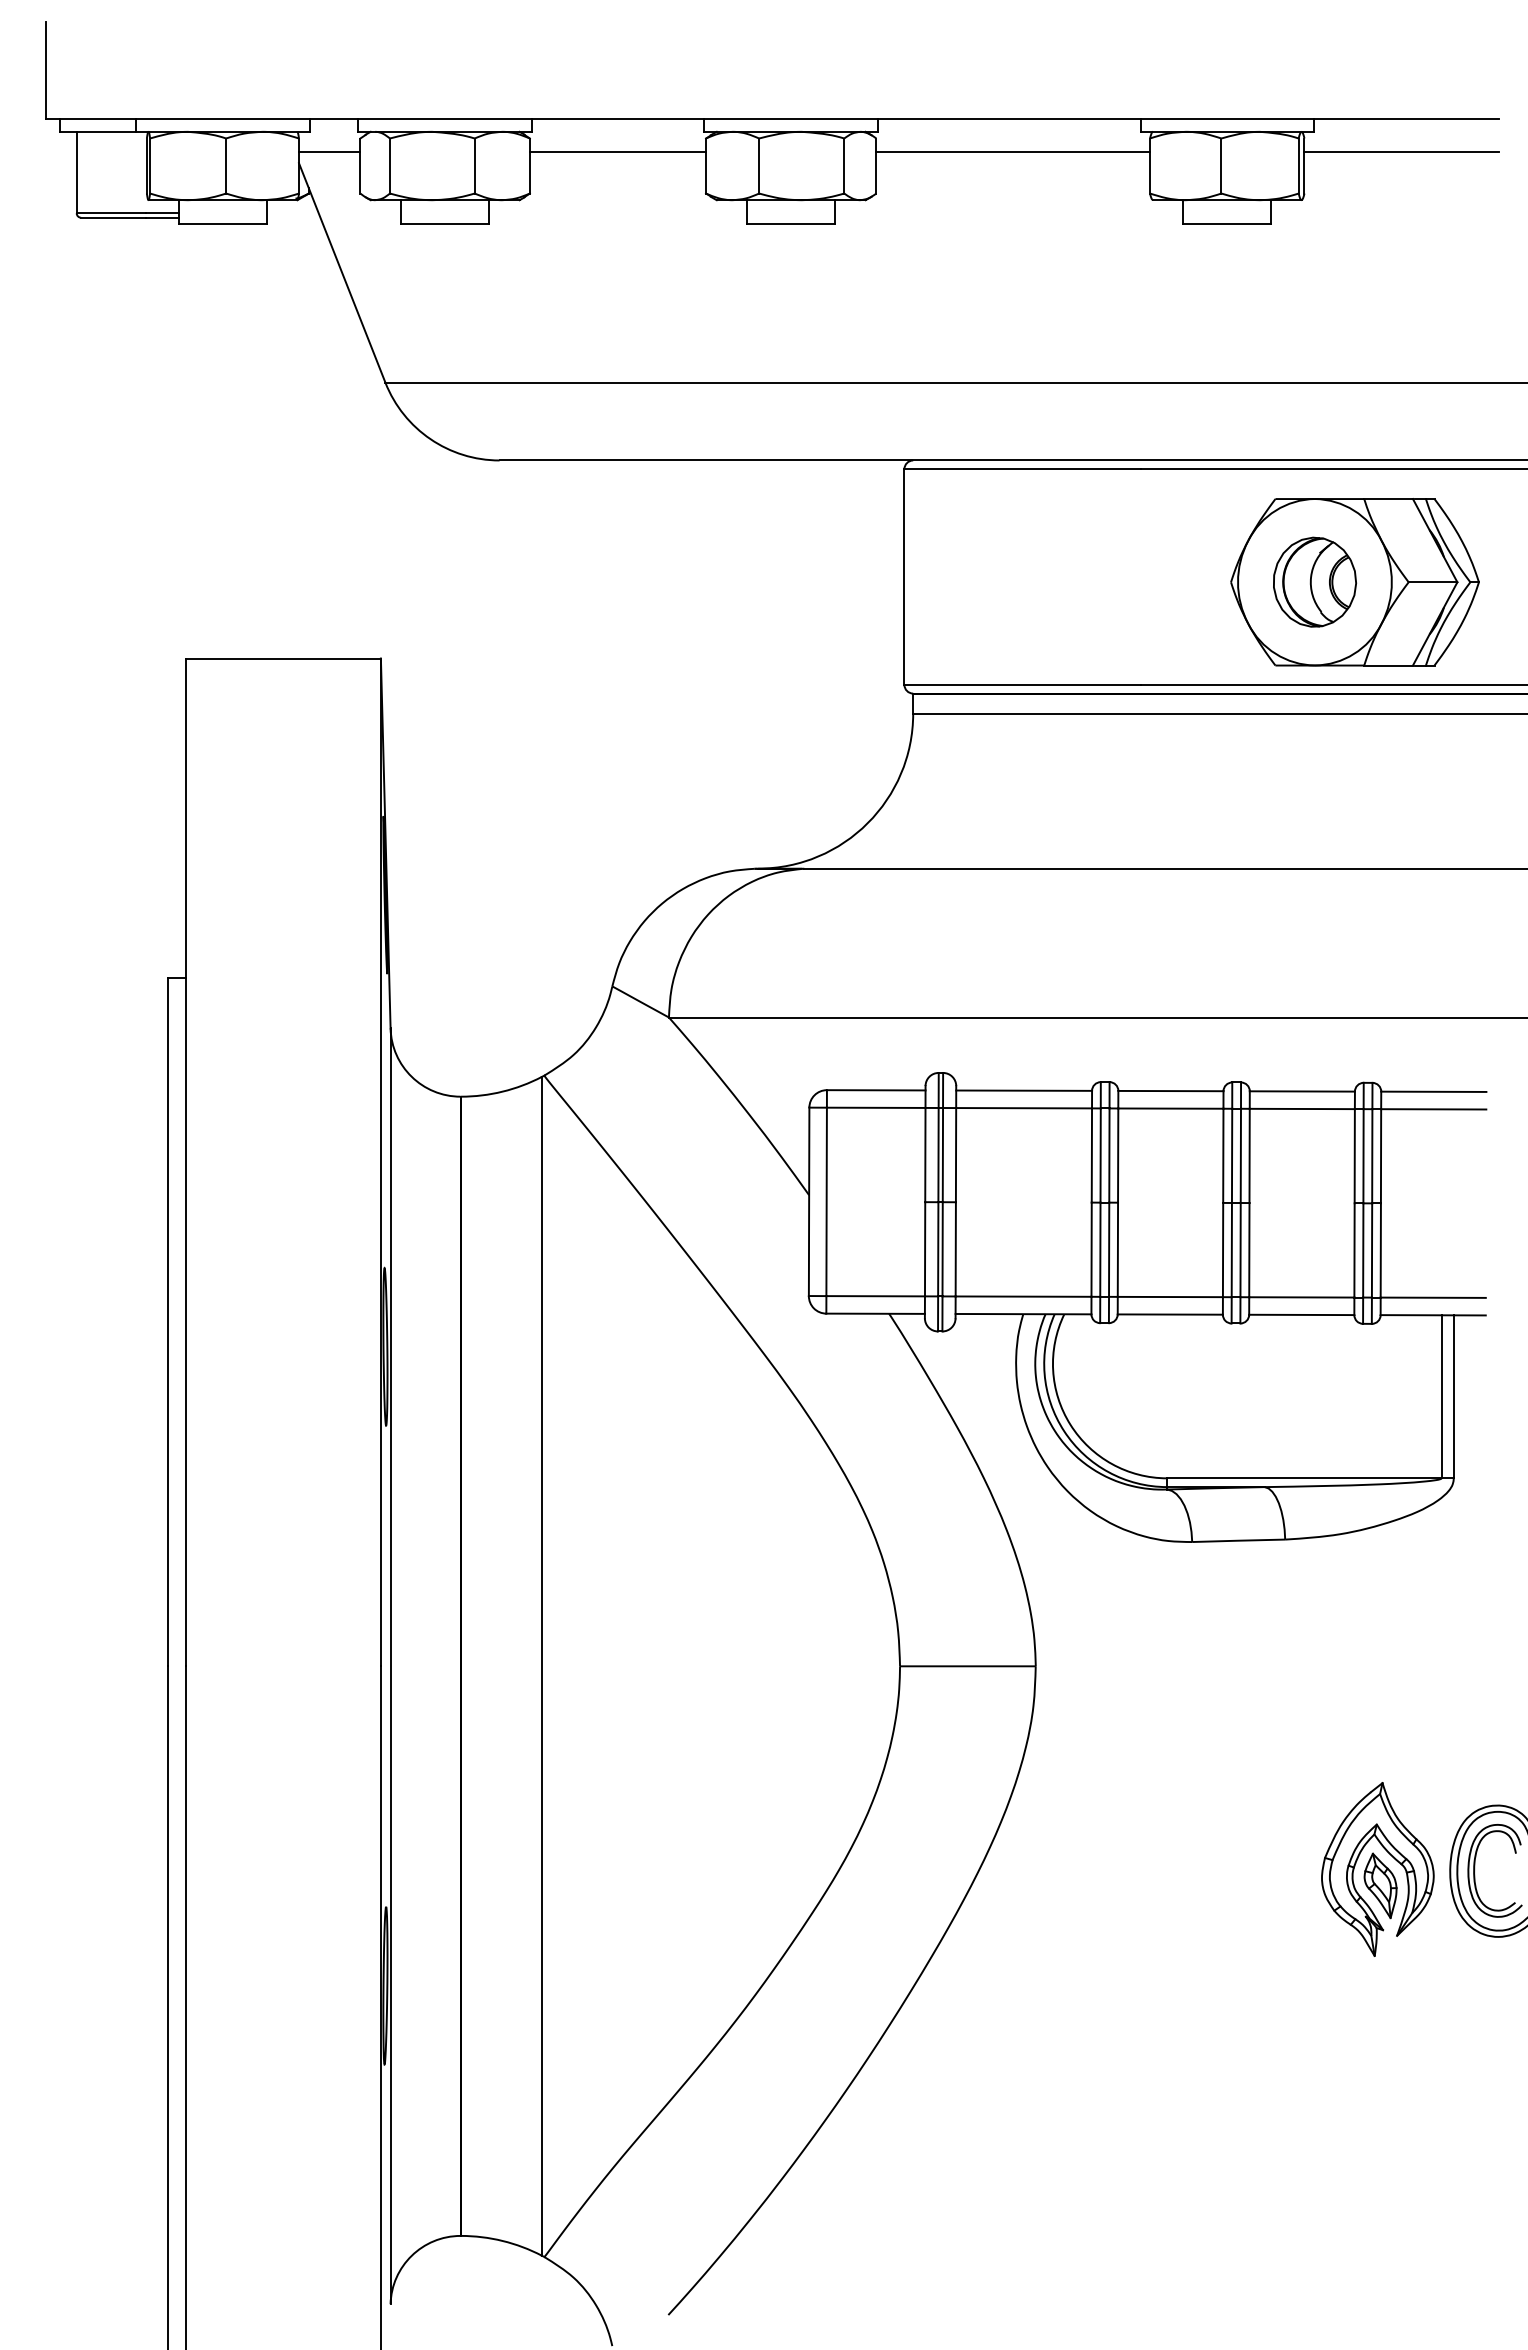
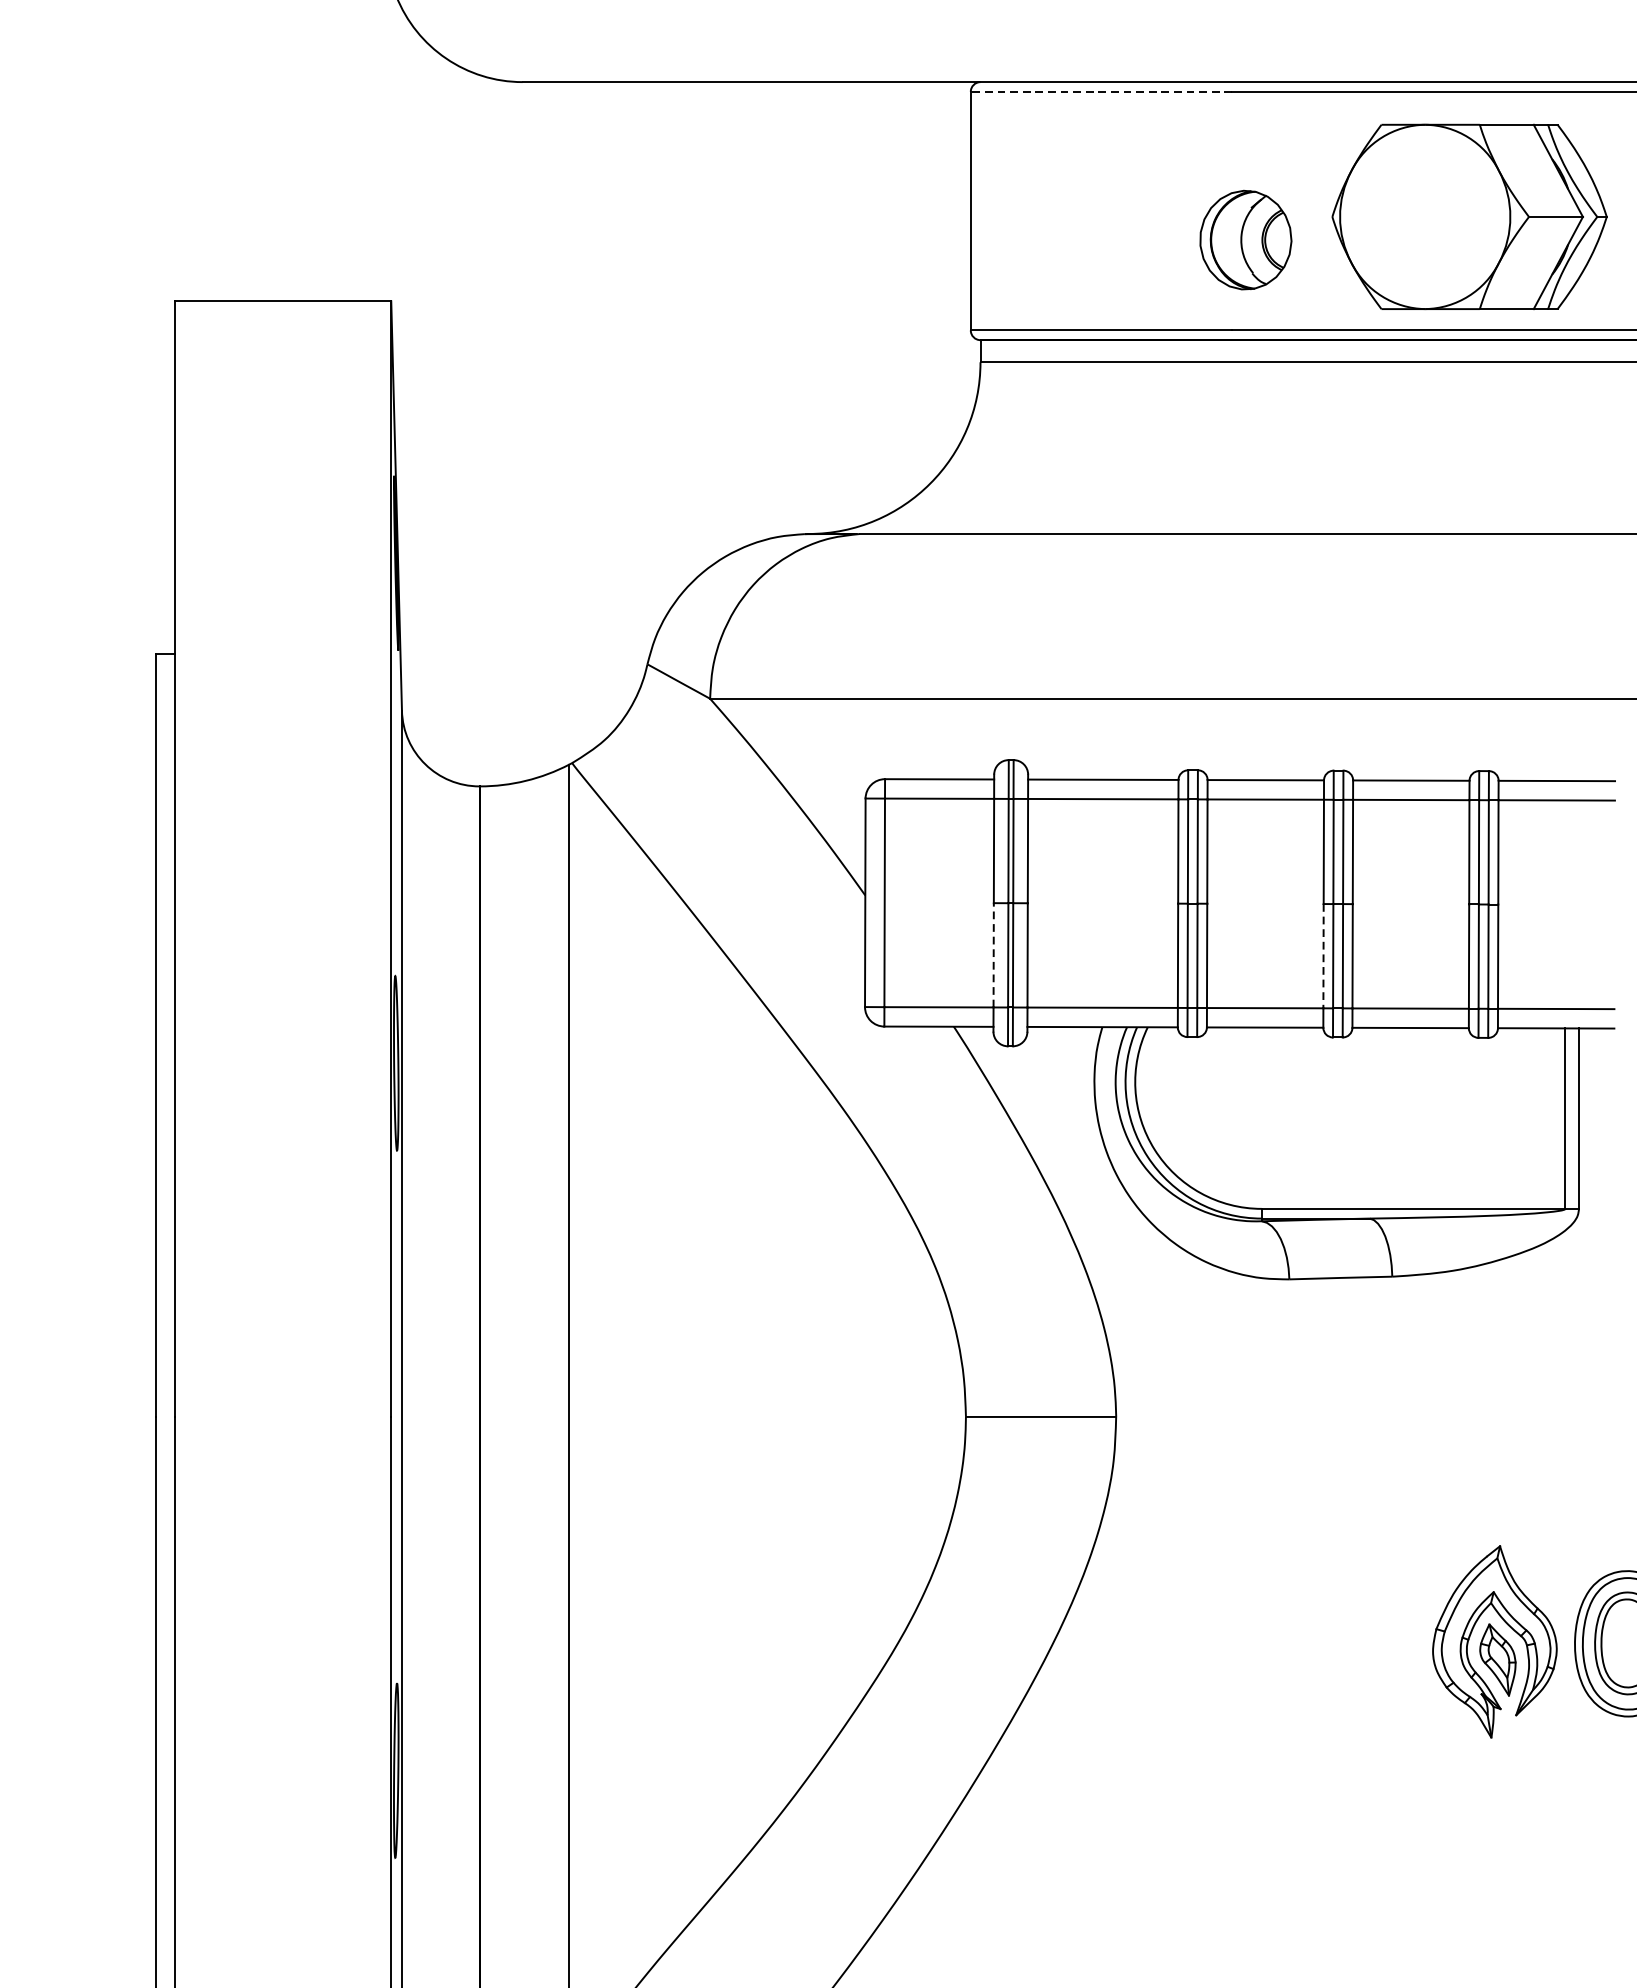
line: (1022, 469) -> (1101, 92), solid -> dashed
part: (1315, 581) -> (1246, 239), moved
line: (925, 1248) -> (994, 954), solid -> dashed
line: (1223, 1250) -> (1324, 956), solid -> dashed

